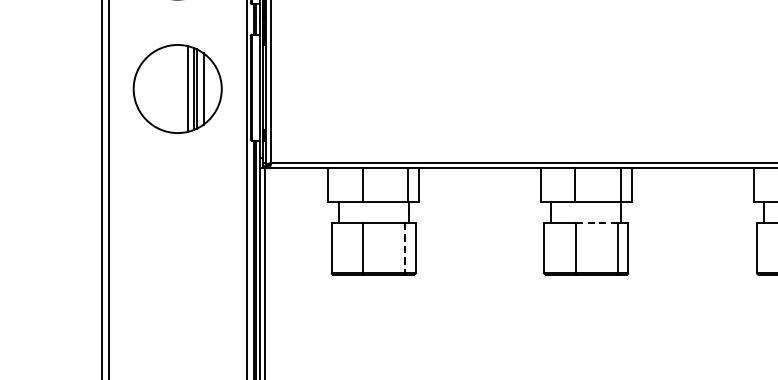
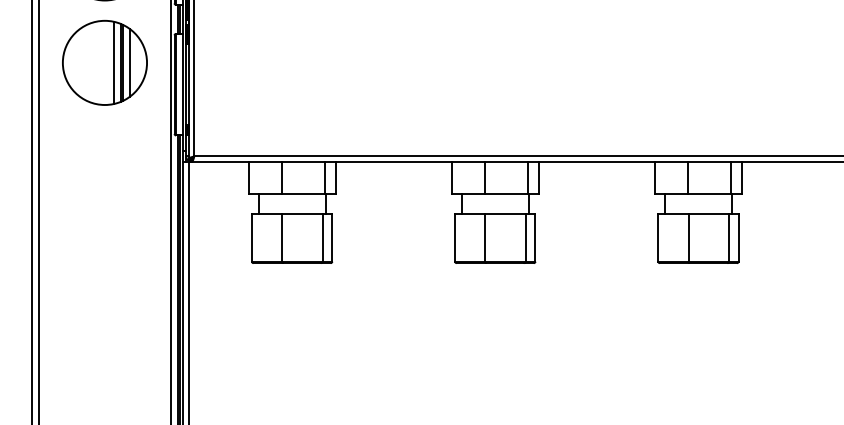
part: (177, 88) -> (104, 62), moved
line: (598, 222) -> (506, 213), dashed -> solid
line: (405, 247) -> (322, 237), dashed -> solid

